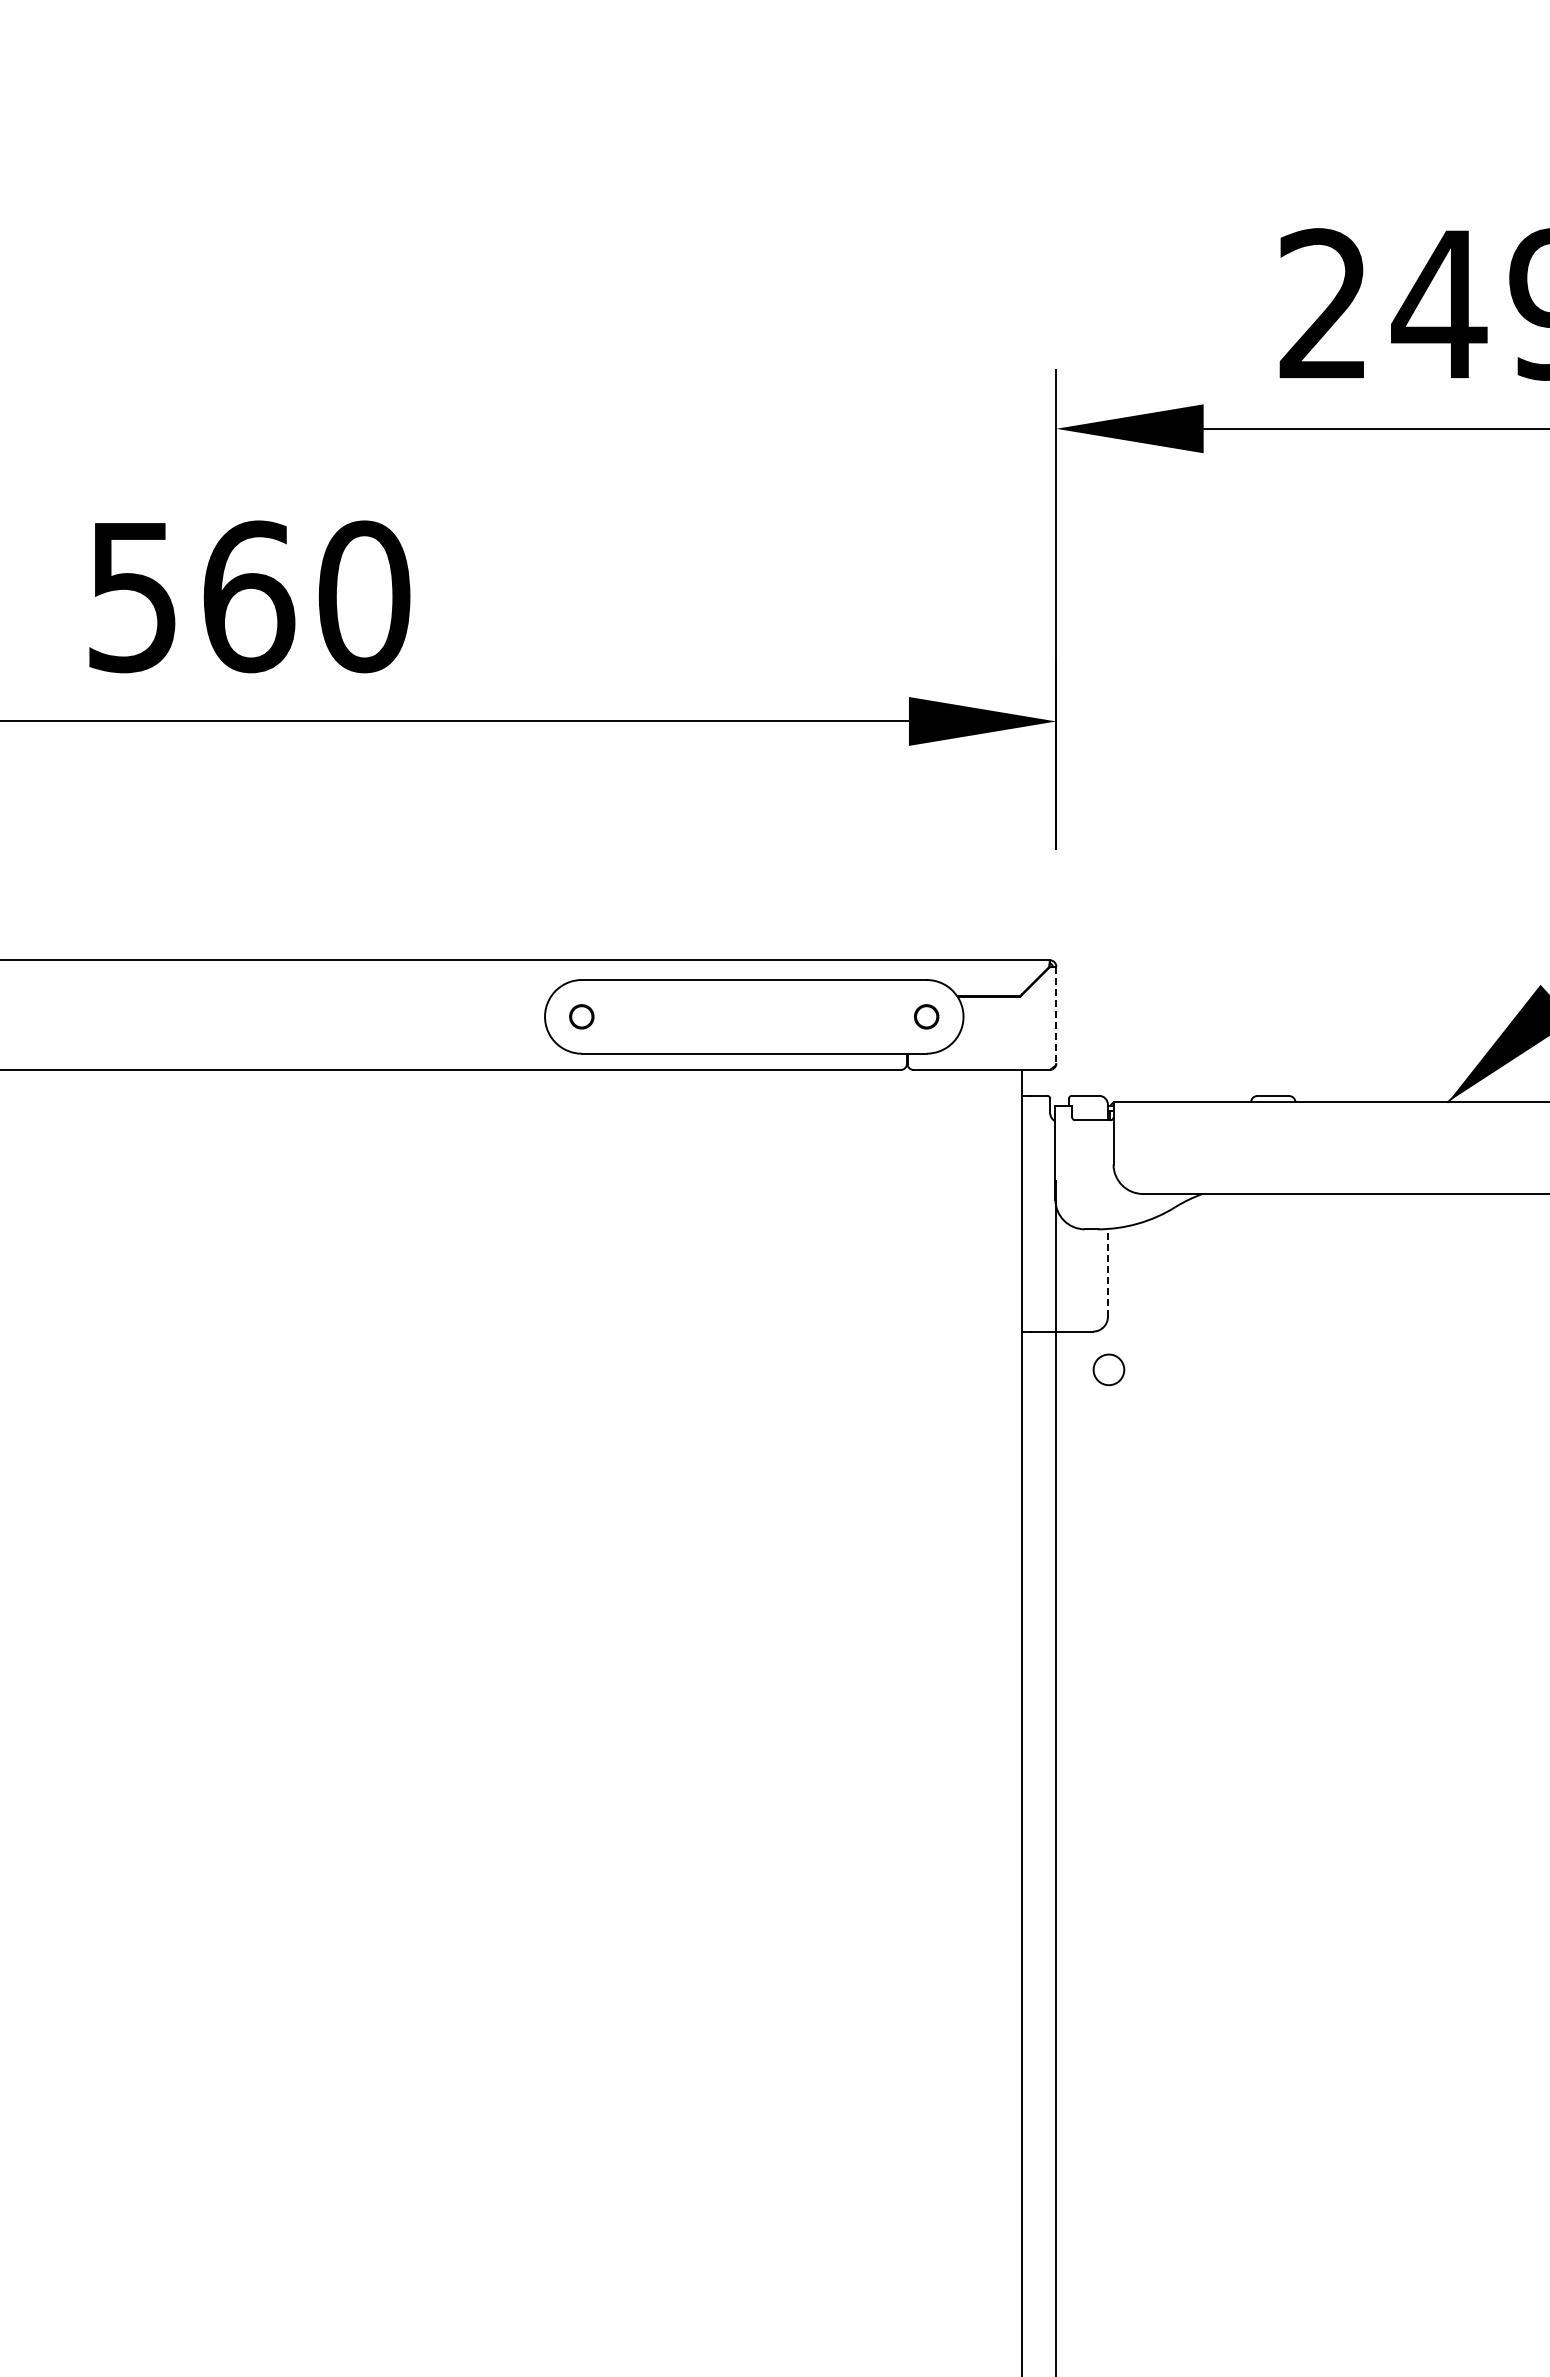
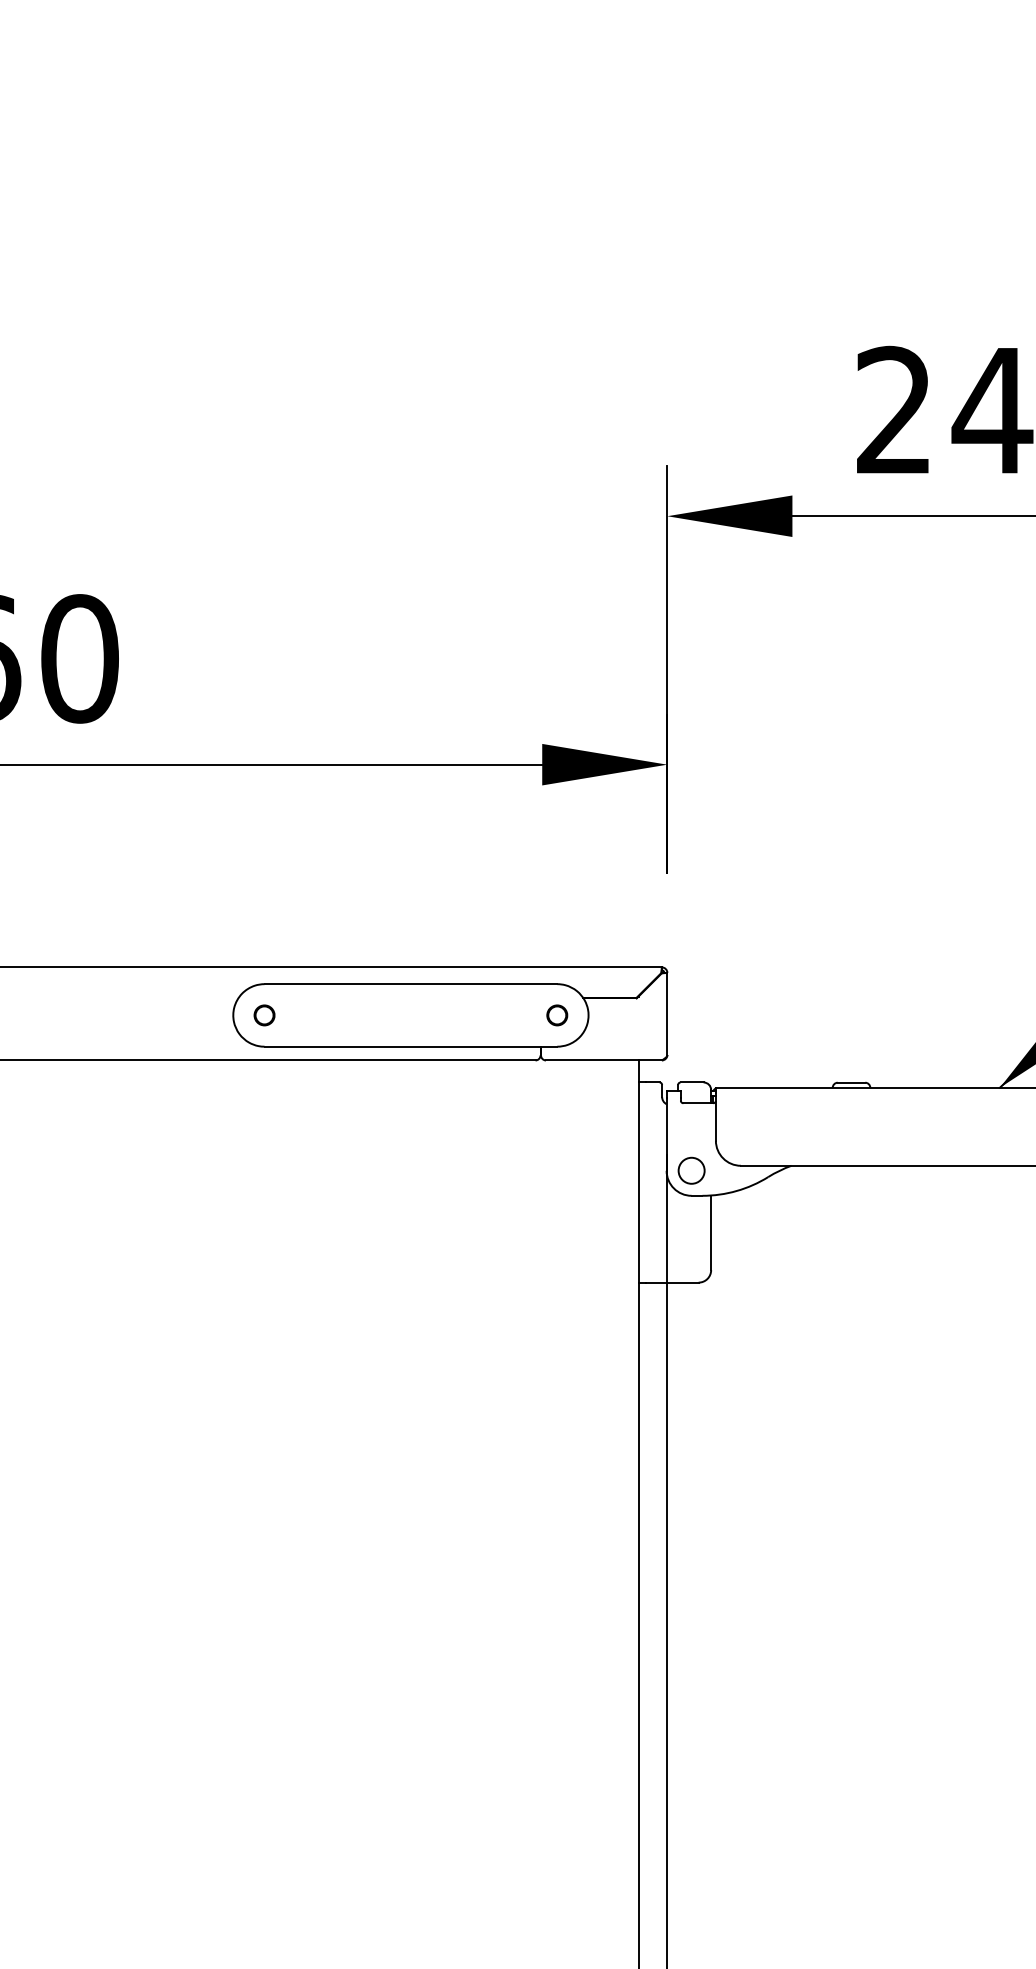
line: (1056, 1015) -> (667, 1014), dashed -> solid
line: (1107, 1272) -> (710, 1232), dashed -> solid
circle: (1108, 1369) -> (691, 1170), moved

